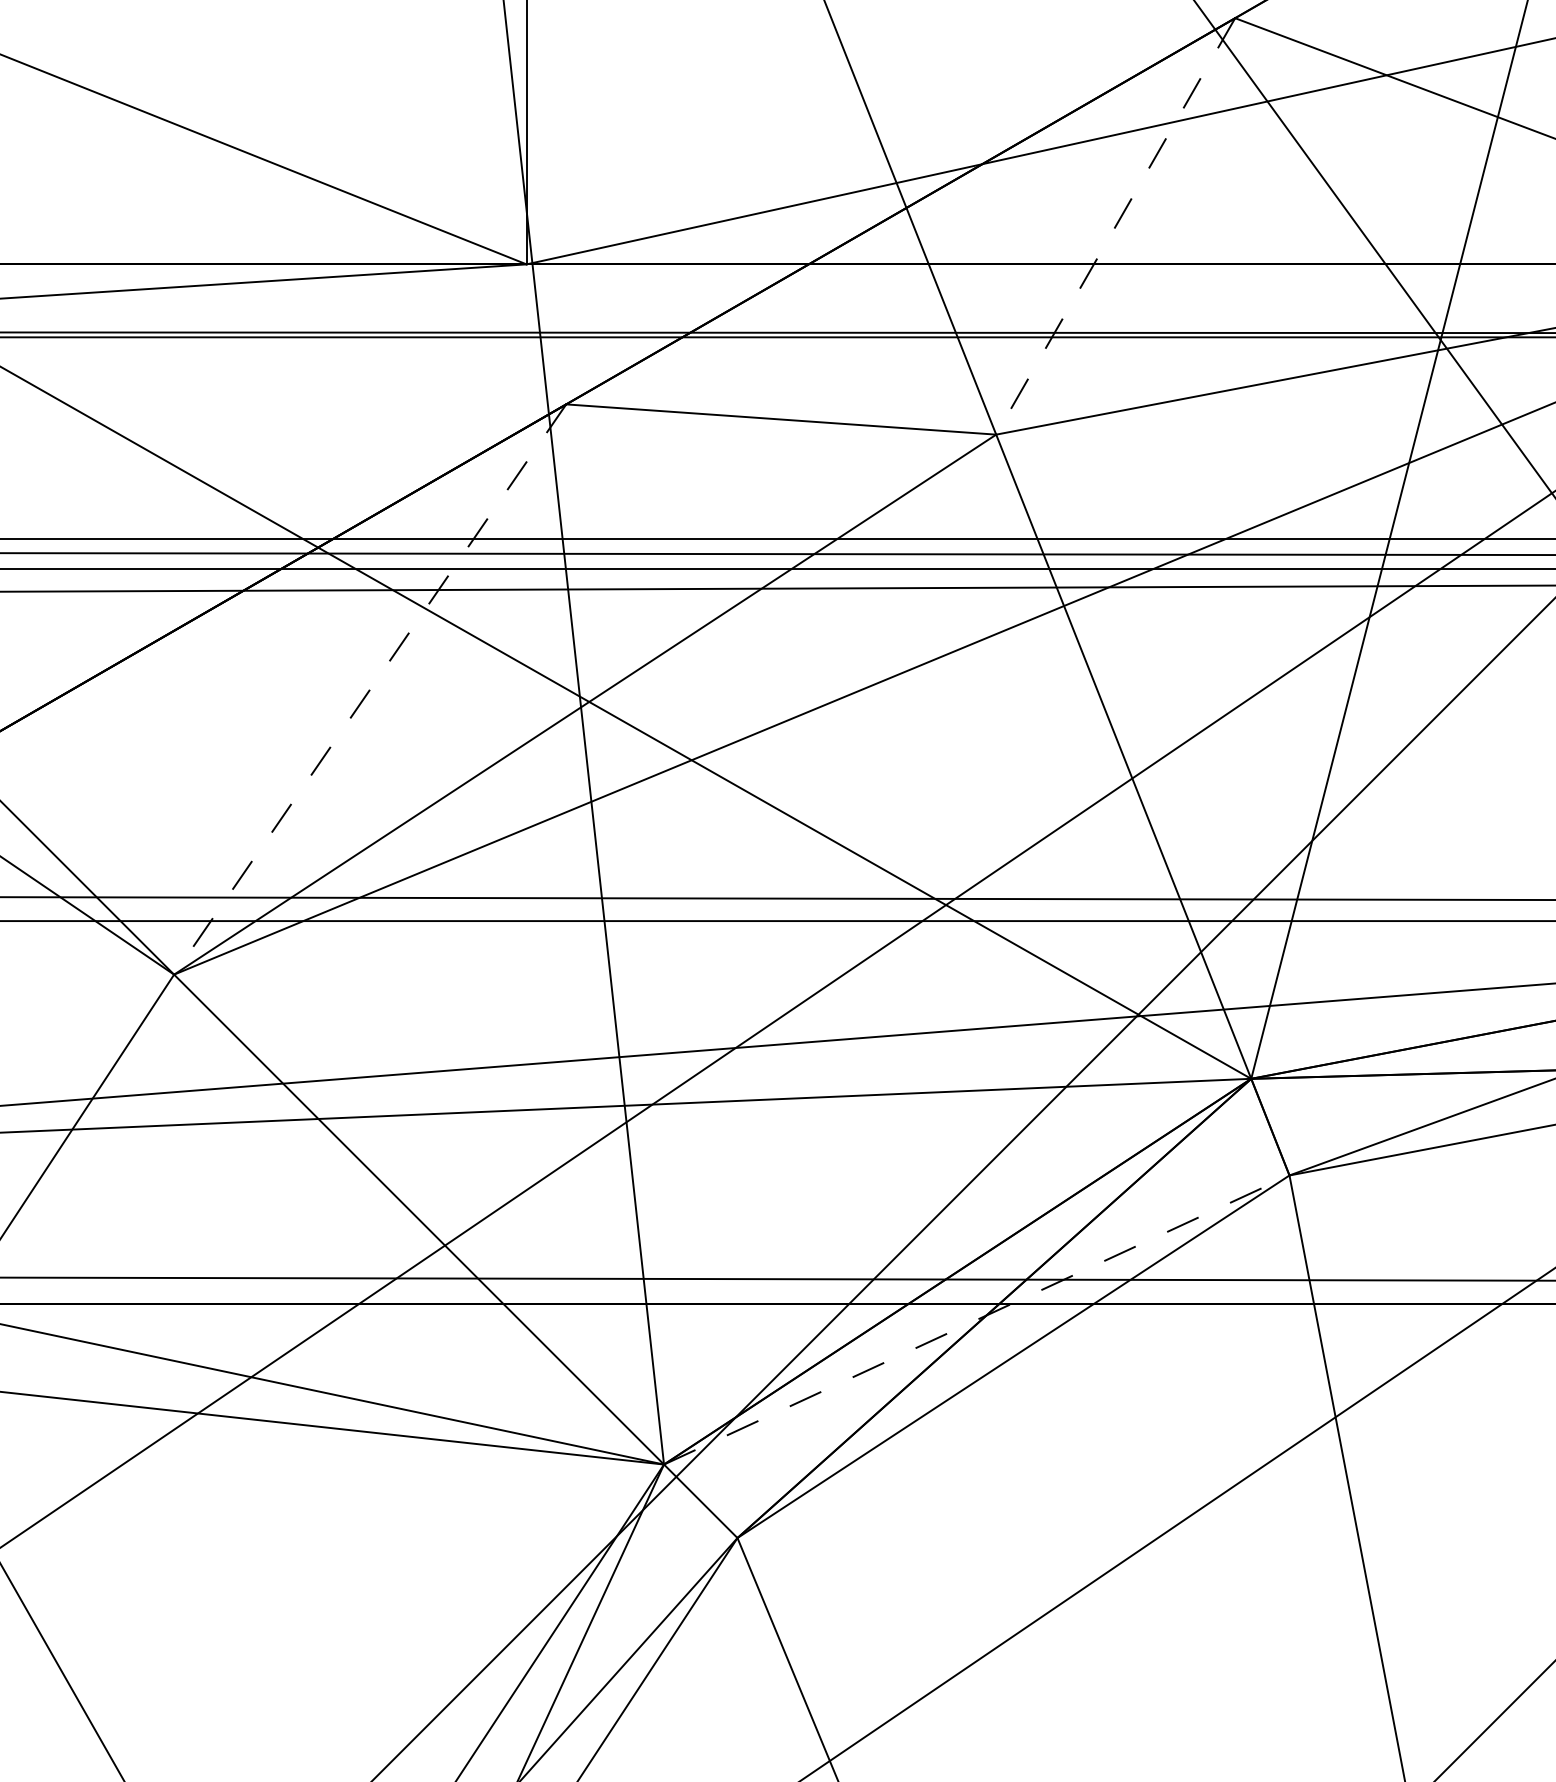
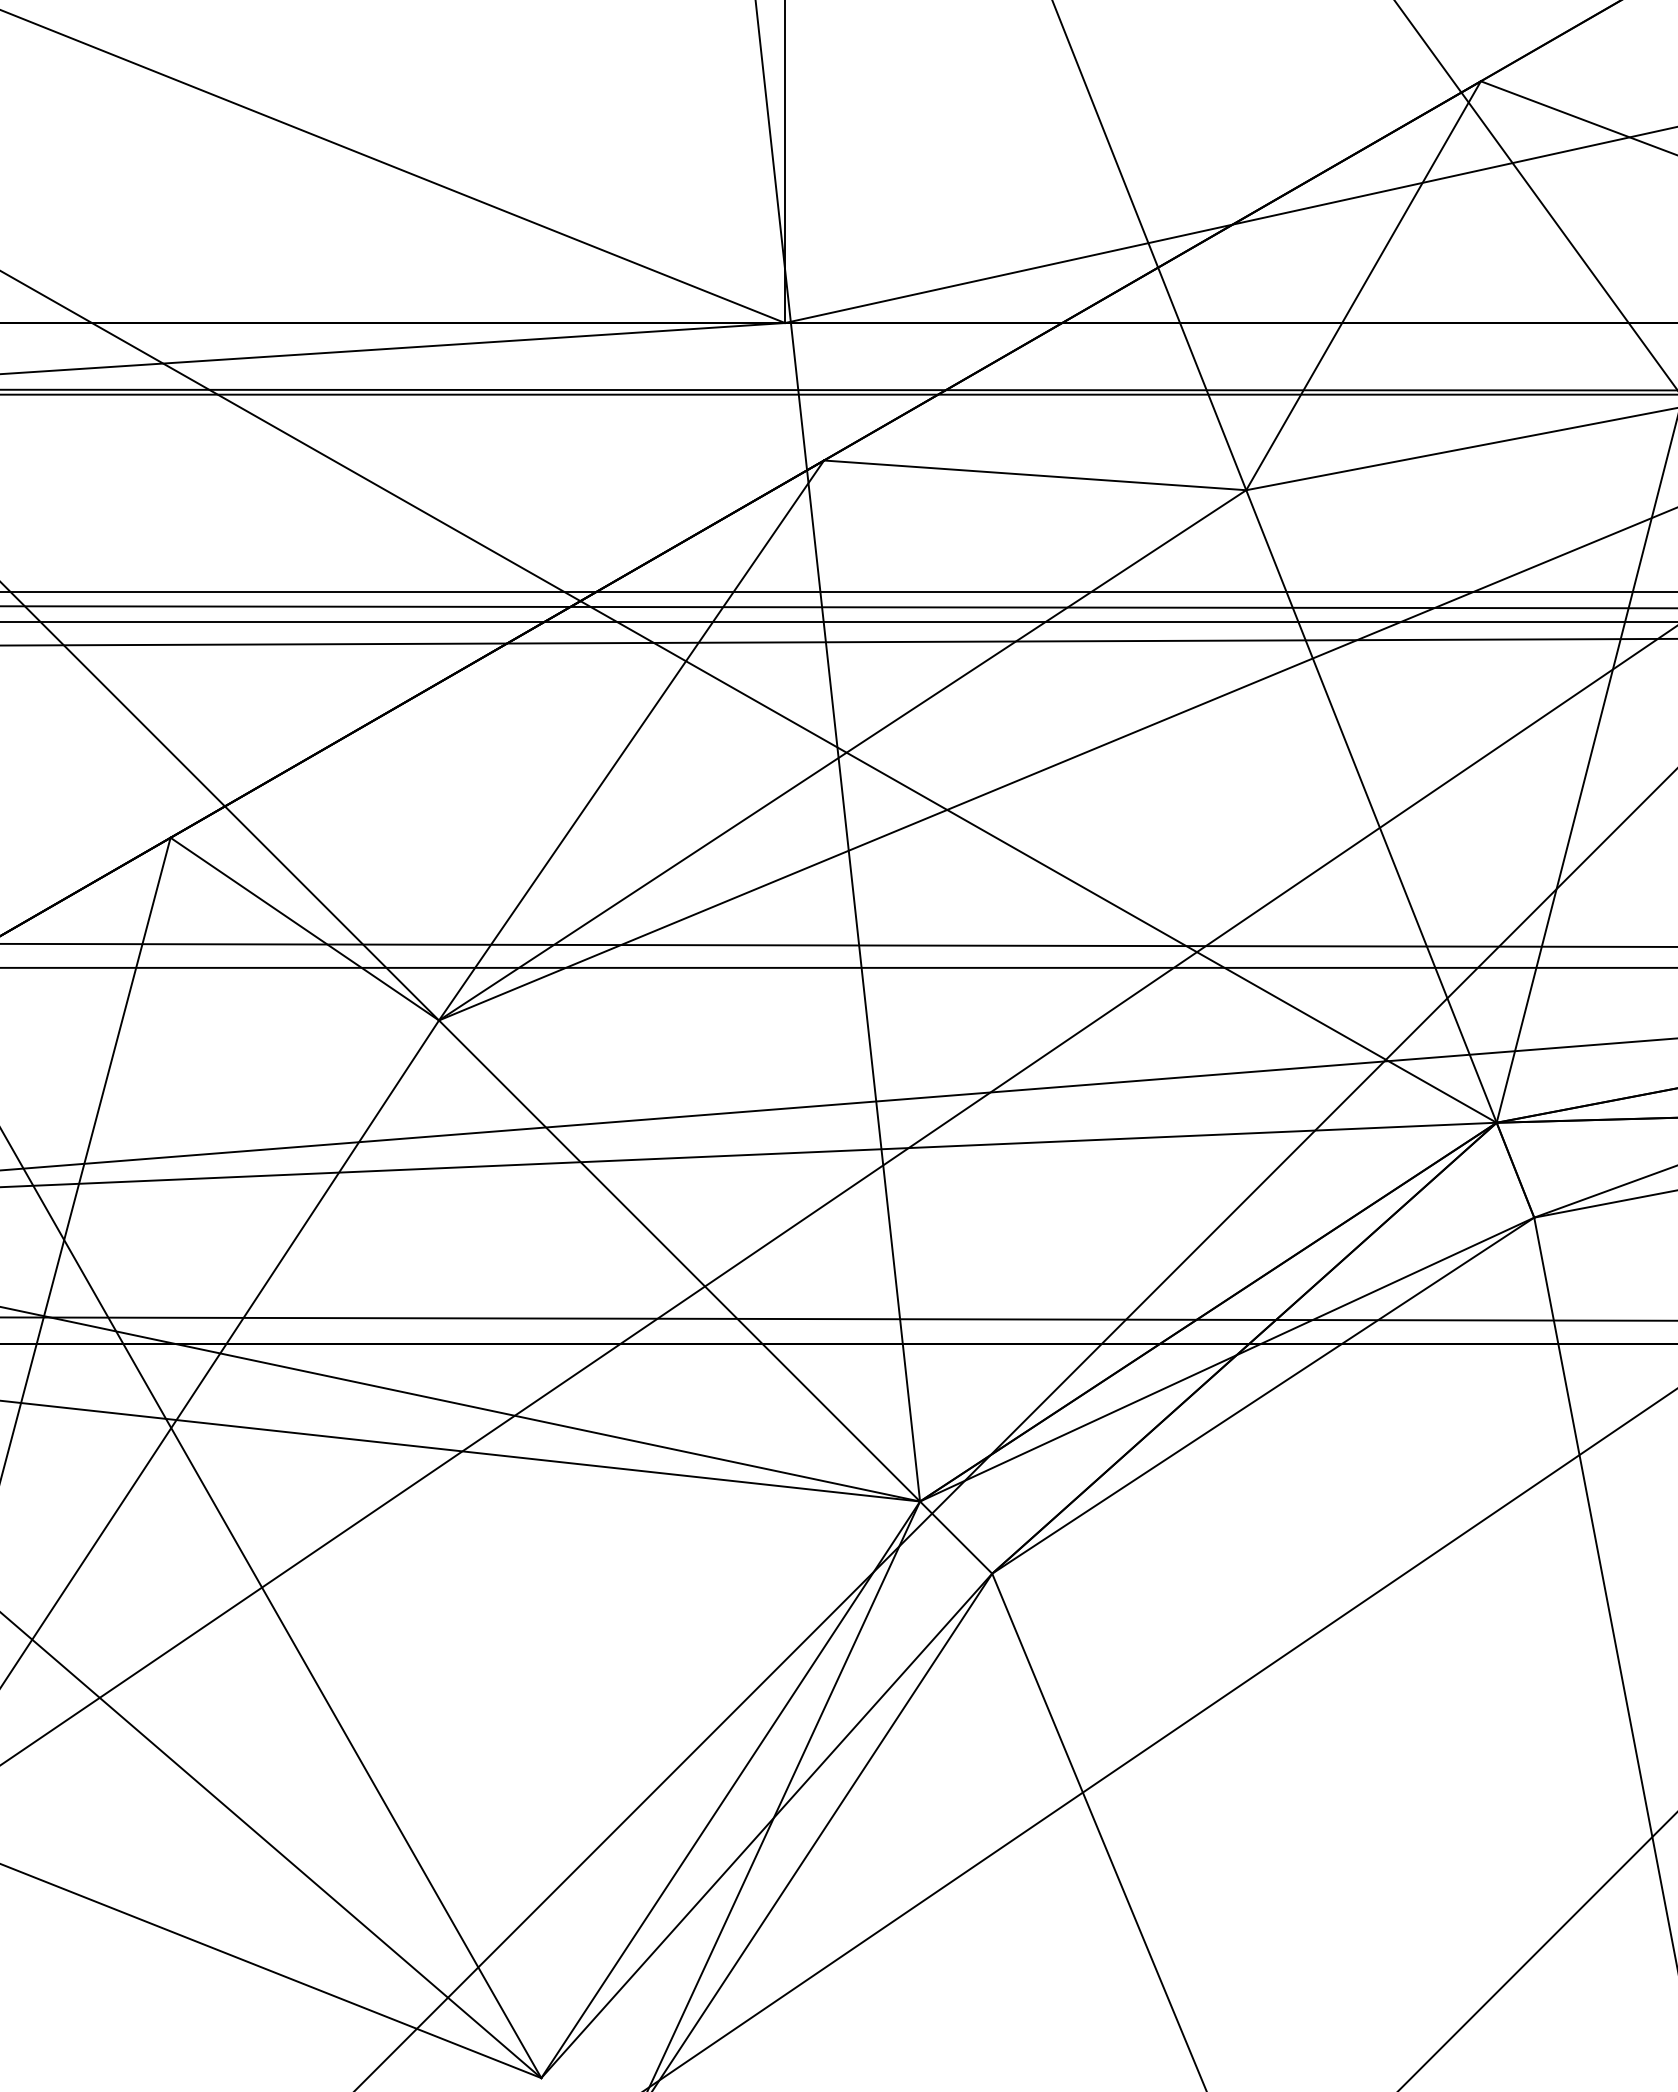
line: (1115, 226) -> (1363, 285), dashed -> solid
line: (370, 689) -> (631, 740), dashed -> solid
line: (977, 1319) -> (1227, 1359), dashed -> solid

